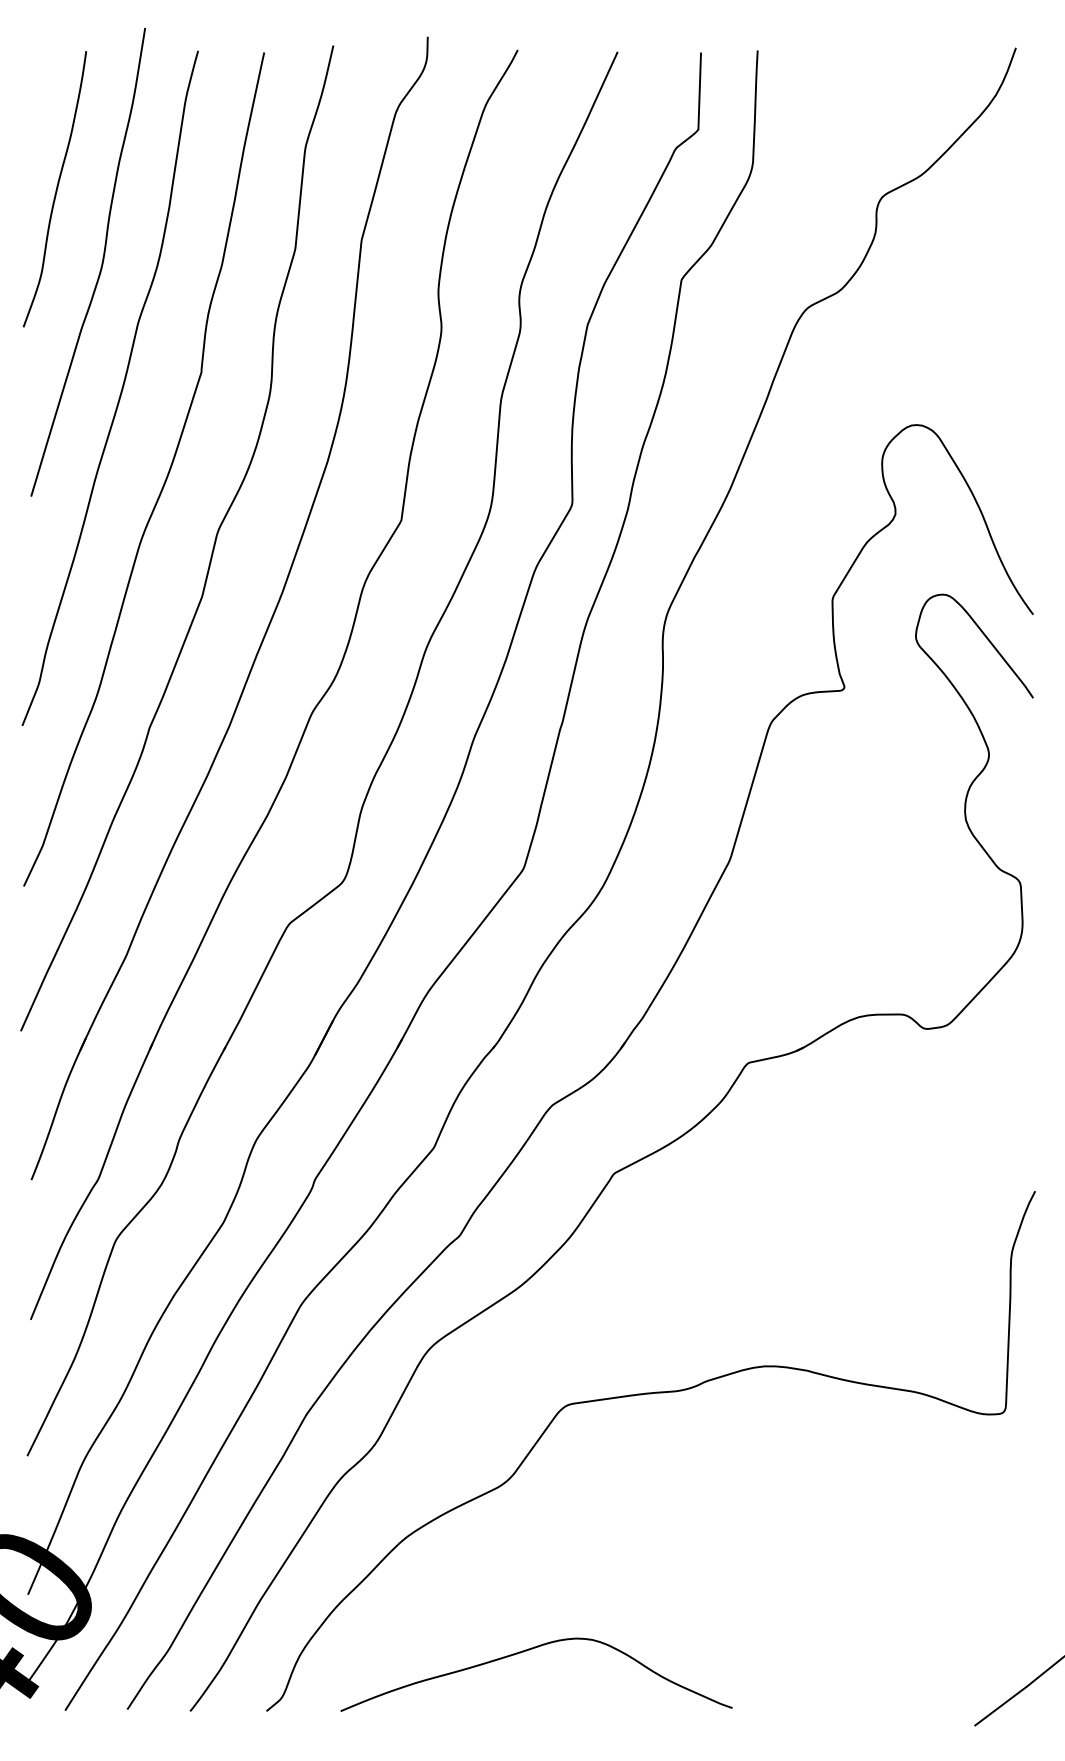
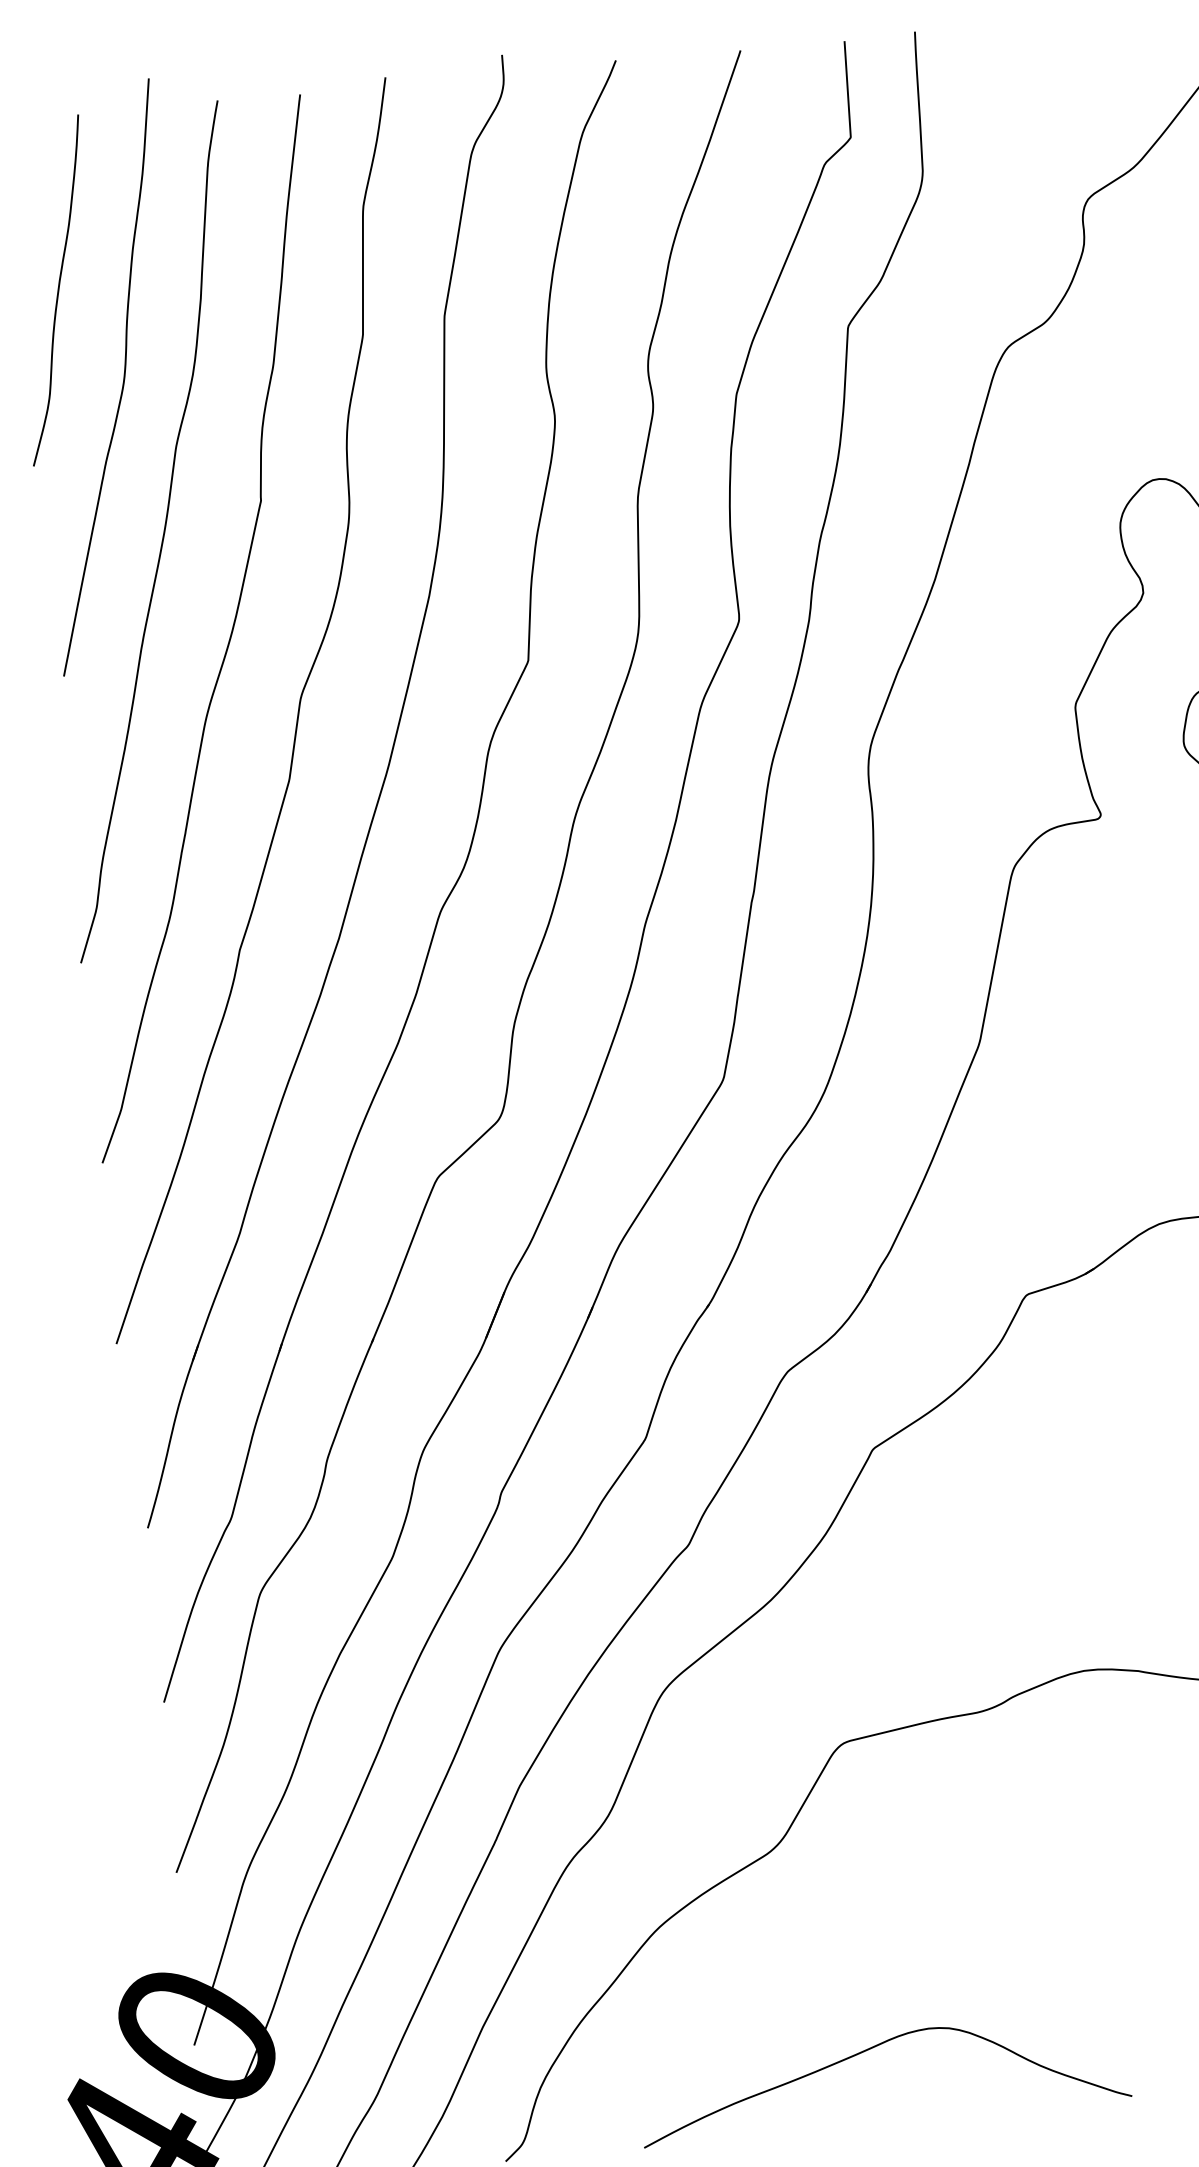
curve: (529, 1650) -> (872, 2049), moved

